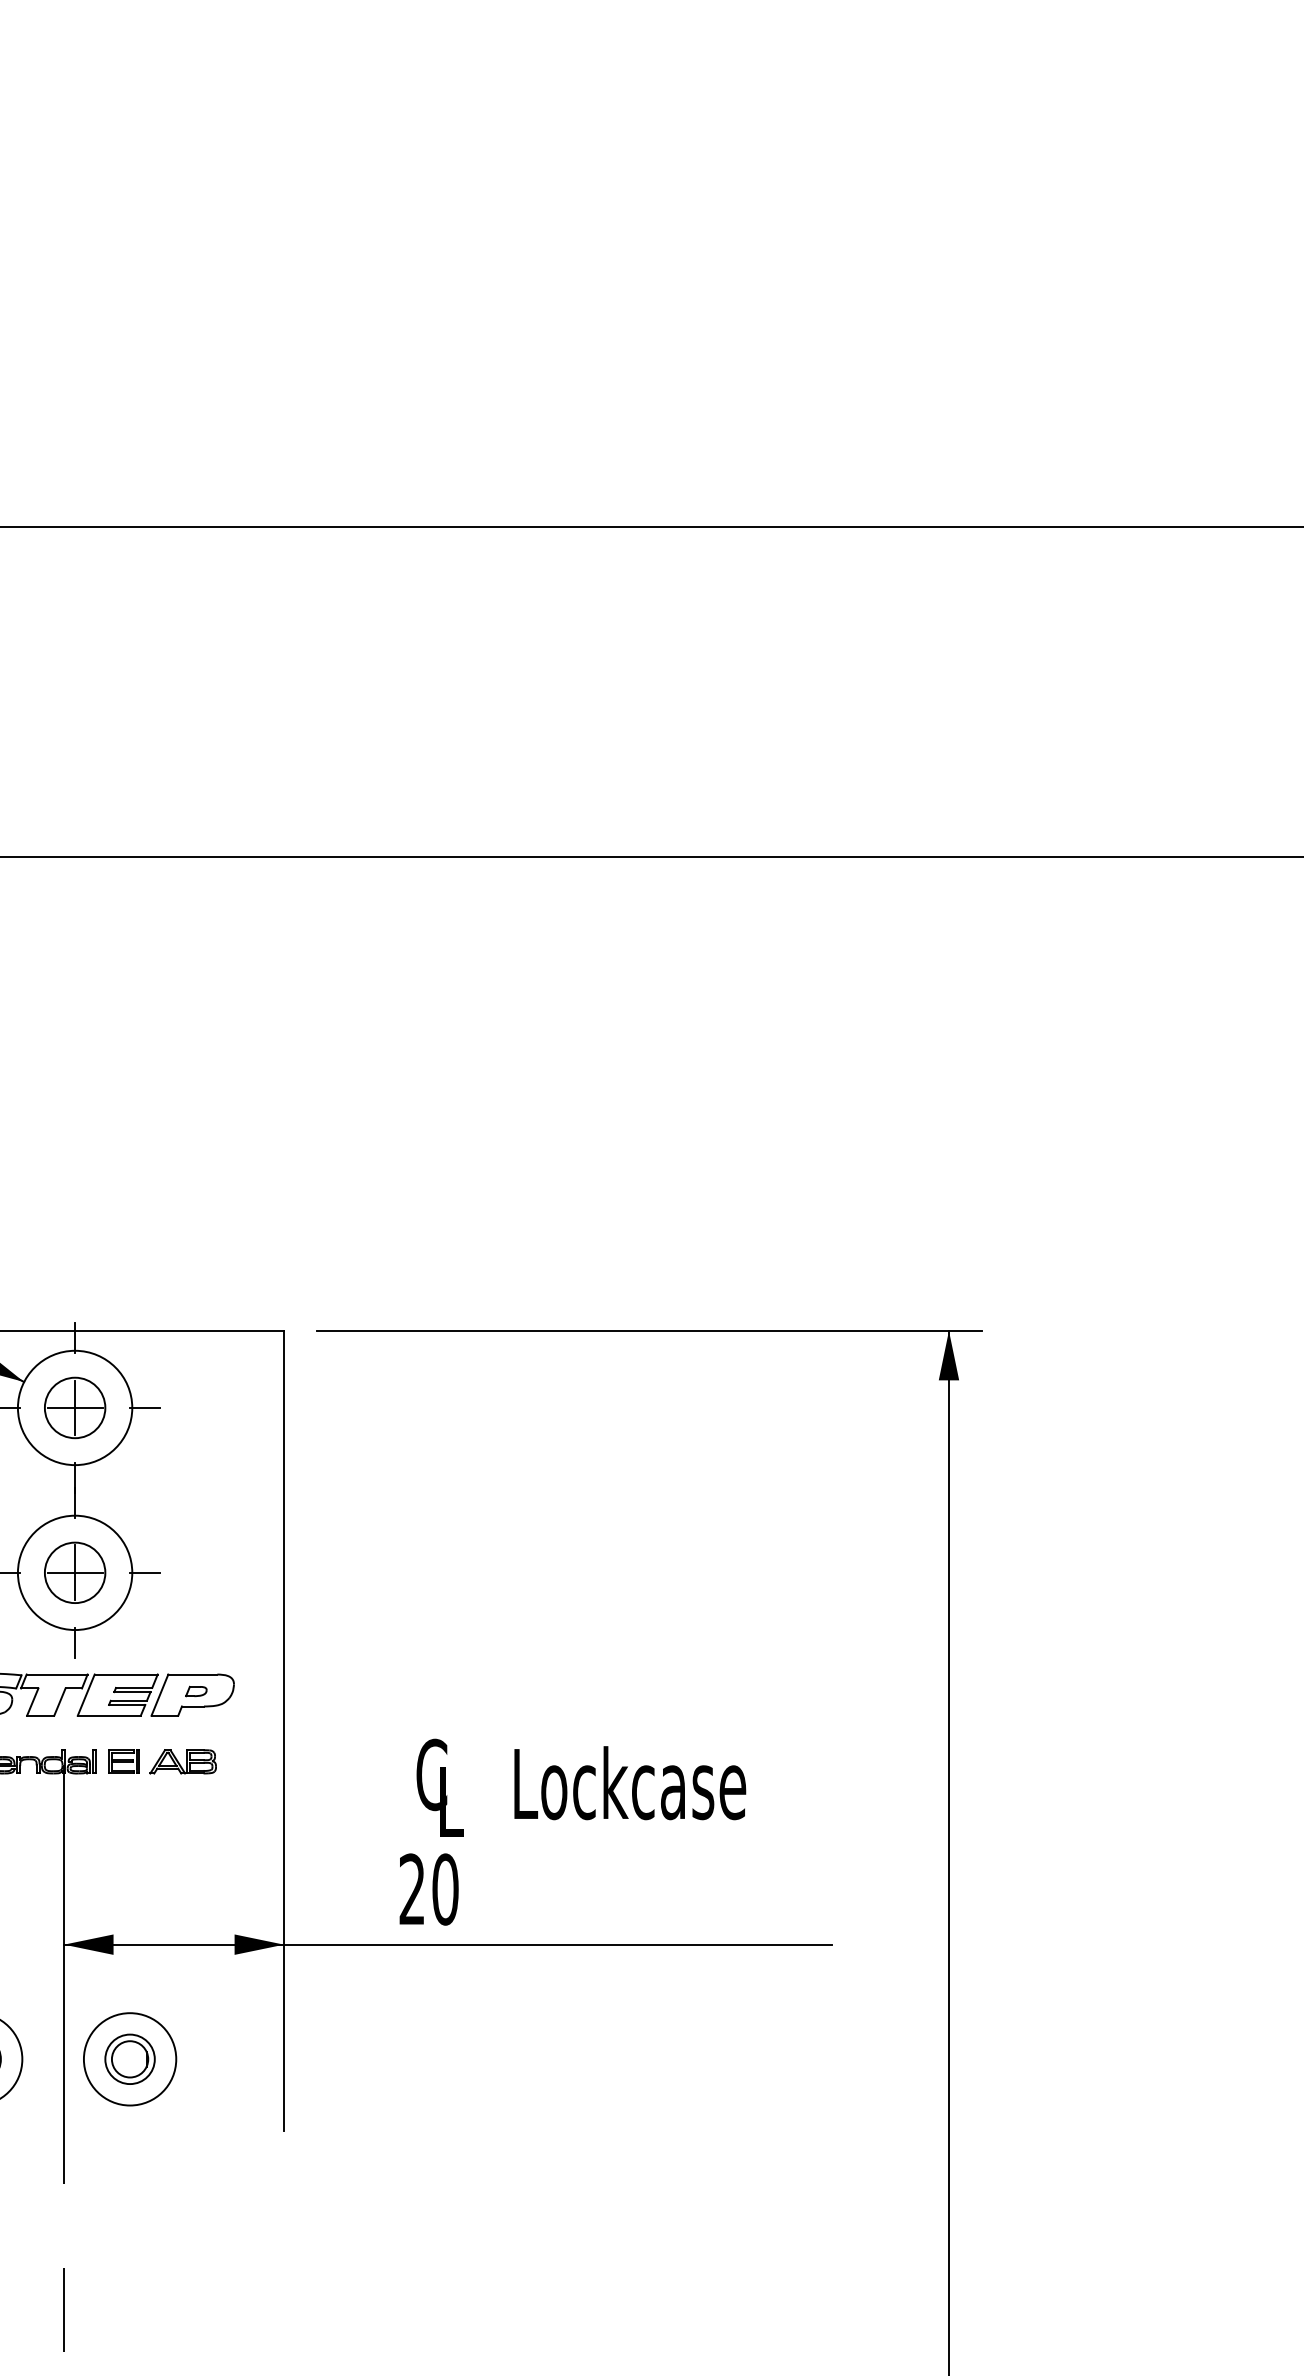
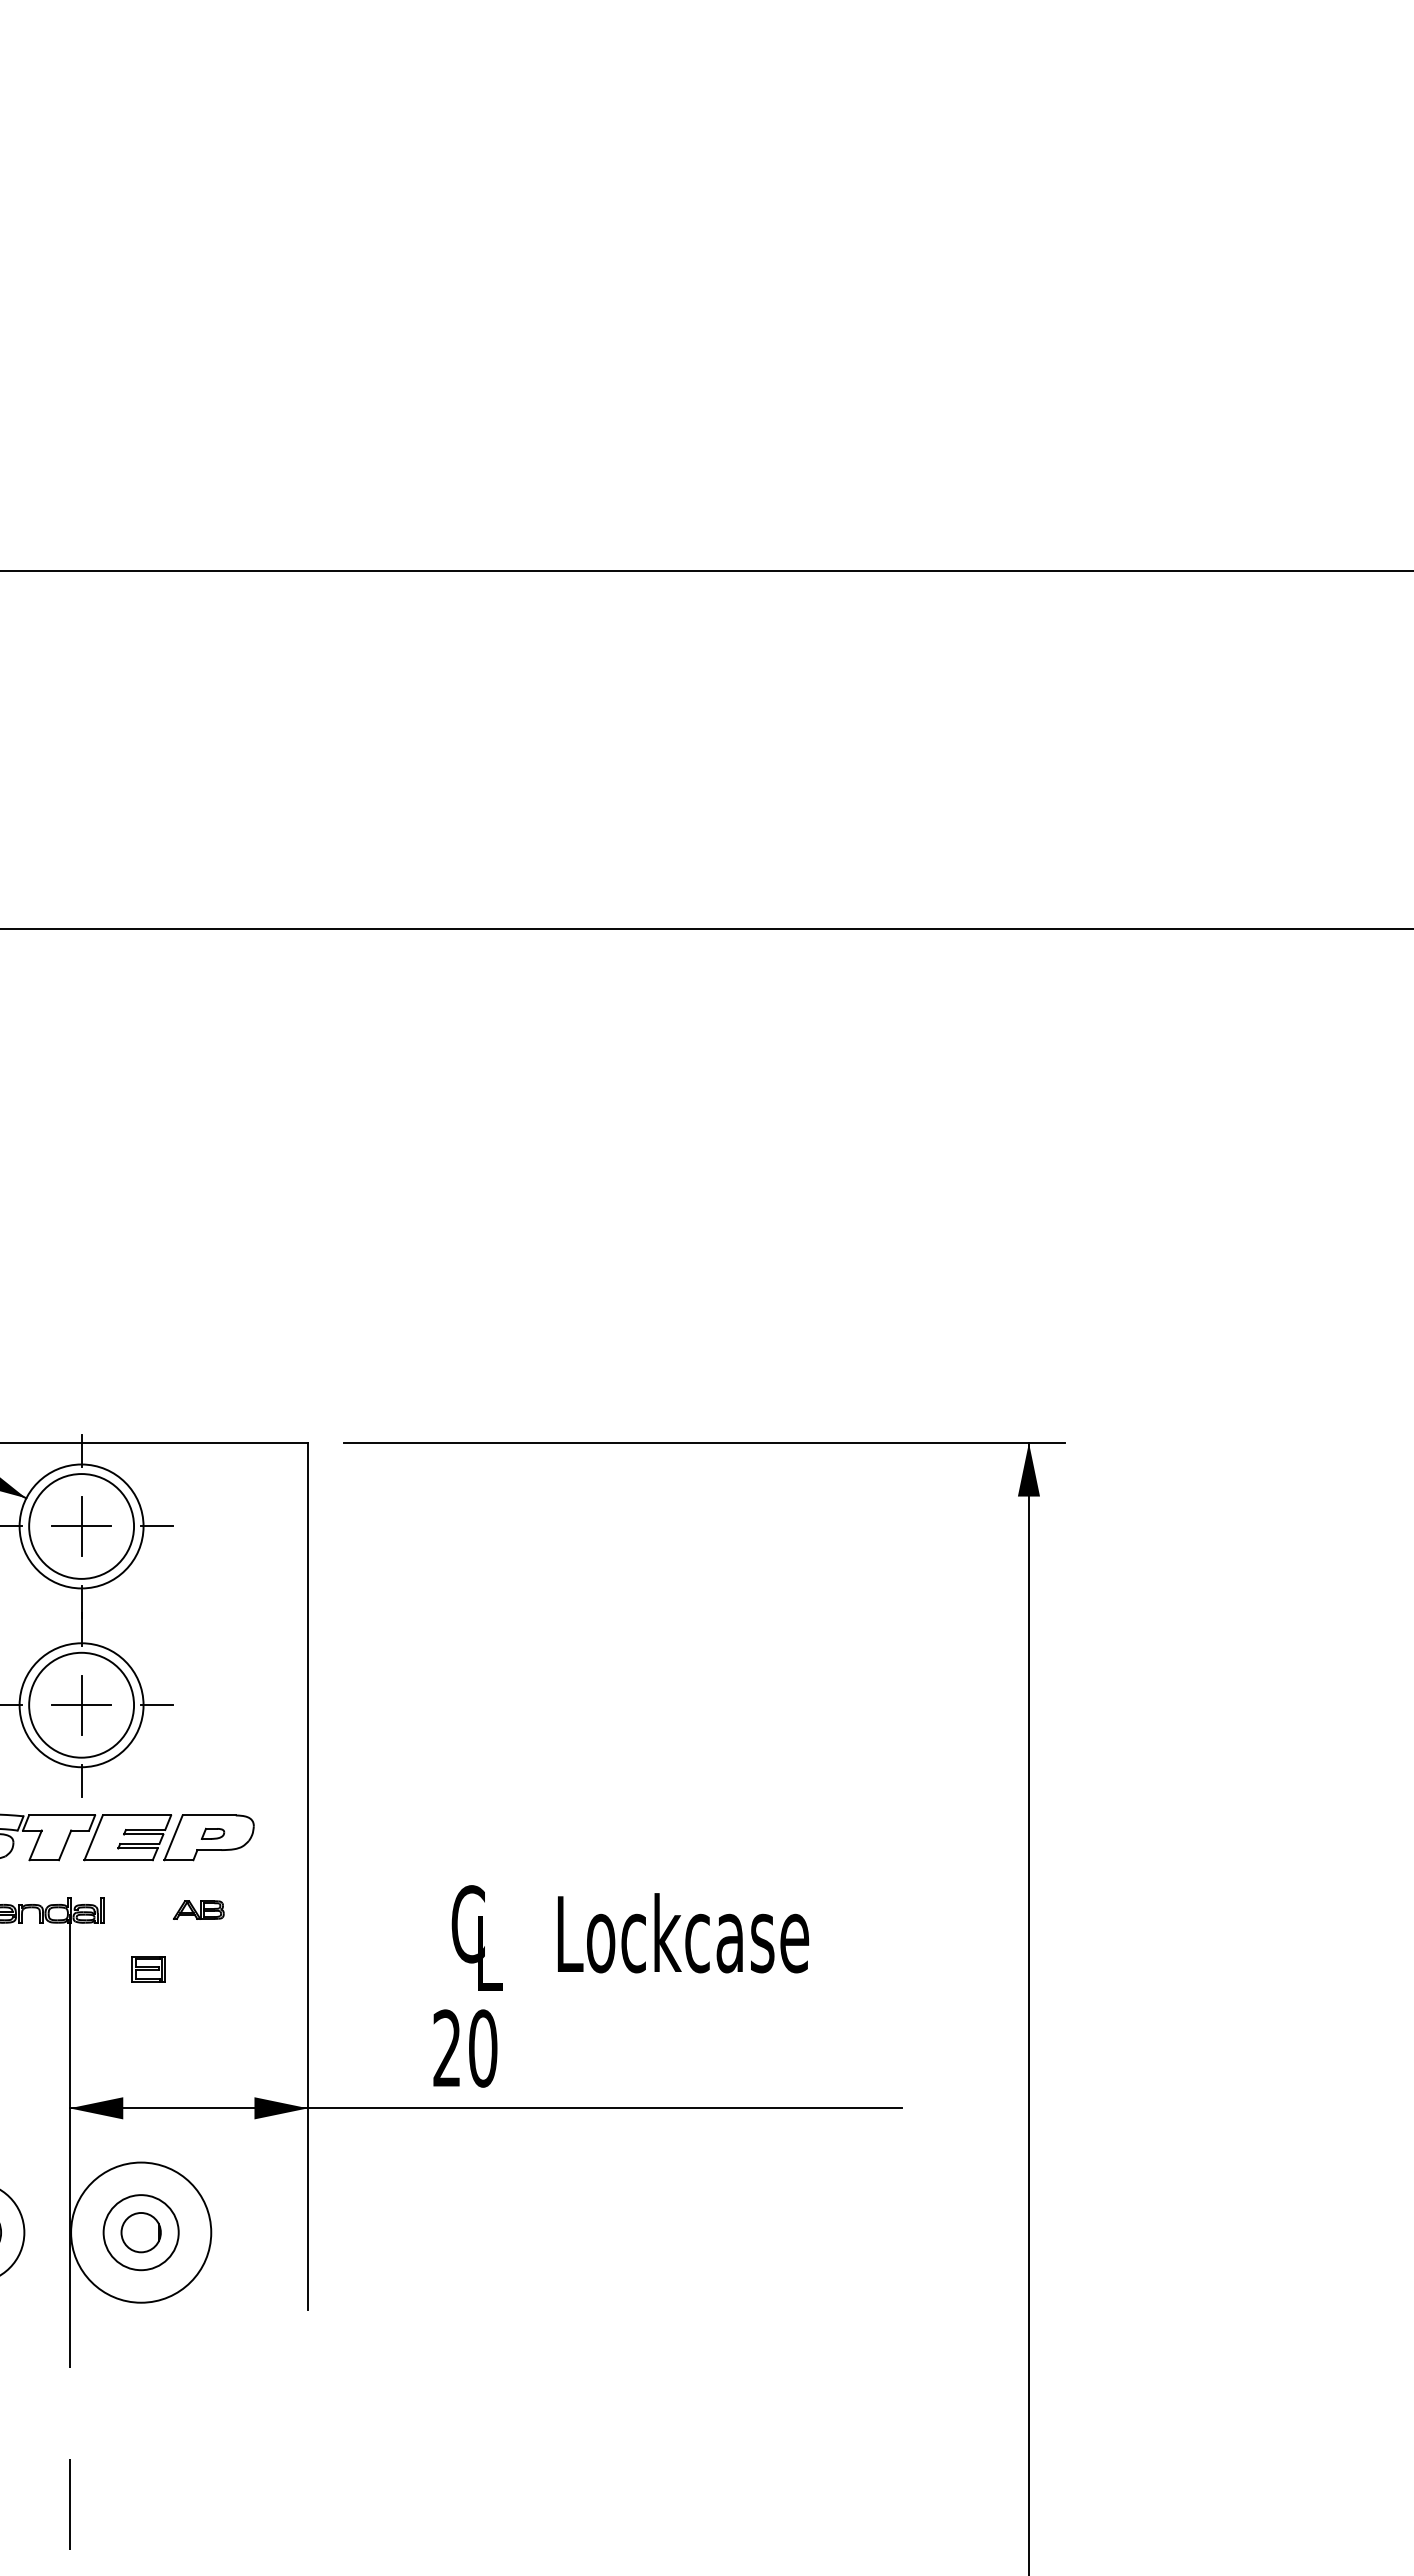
circle: (75, 1407) -> (81, 1526), size x1.6
circle: (75, 1573) -> (81, 1705), size x1.6
part: (182, 1761) -> (198, 1909), size x0.7
part: (123, 1762) -> (148, 1969), moved
circle: (130, 2059) -> (141, 2232), size x1.4
circle: (130, 2059) -> (141, 2232), size x1.4

